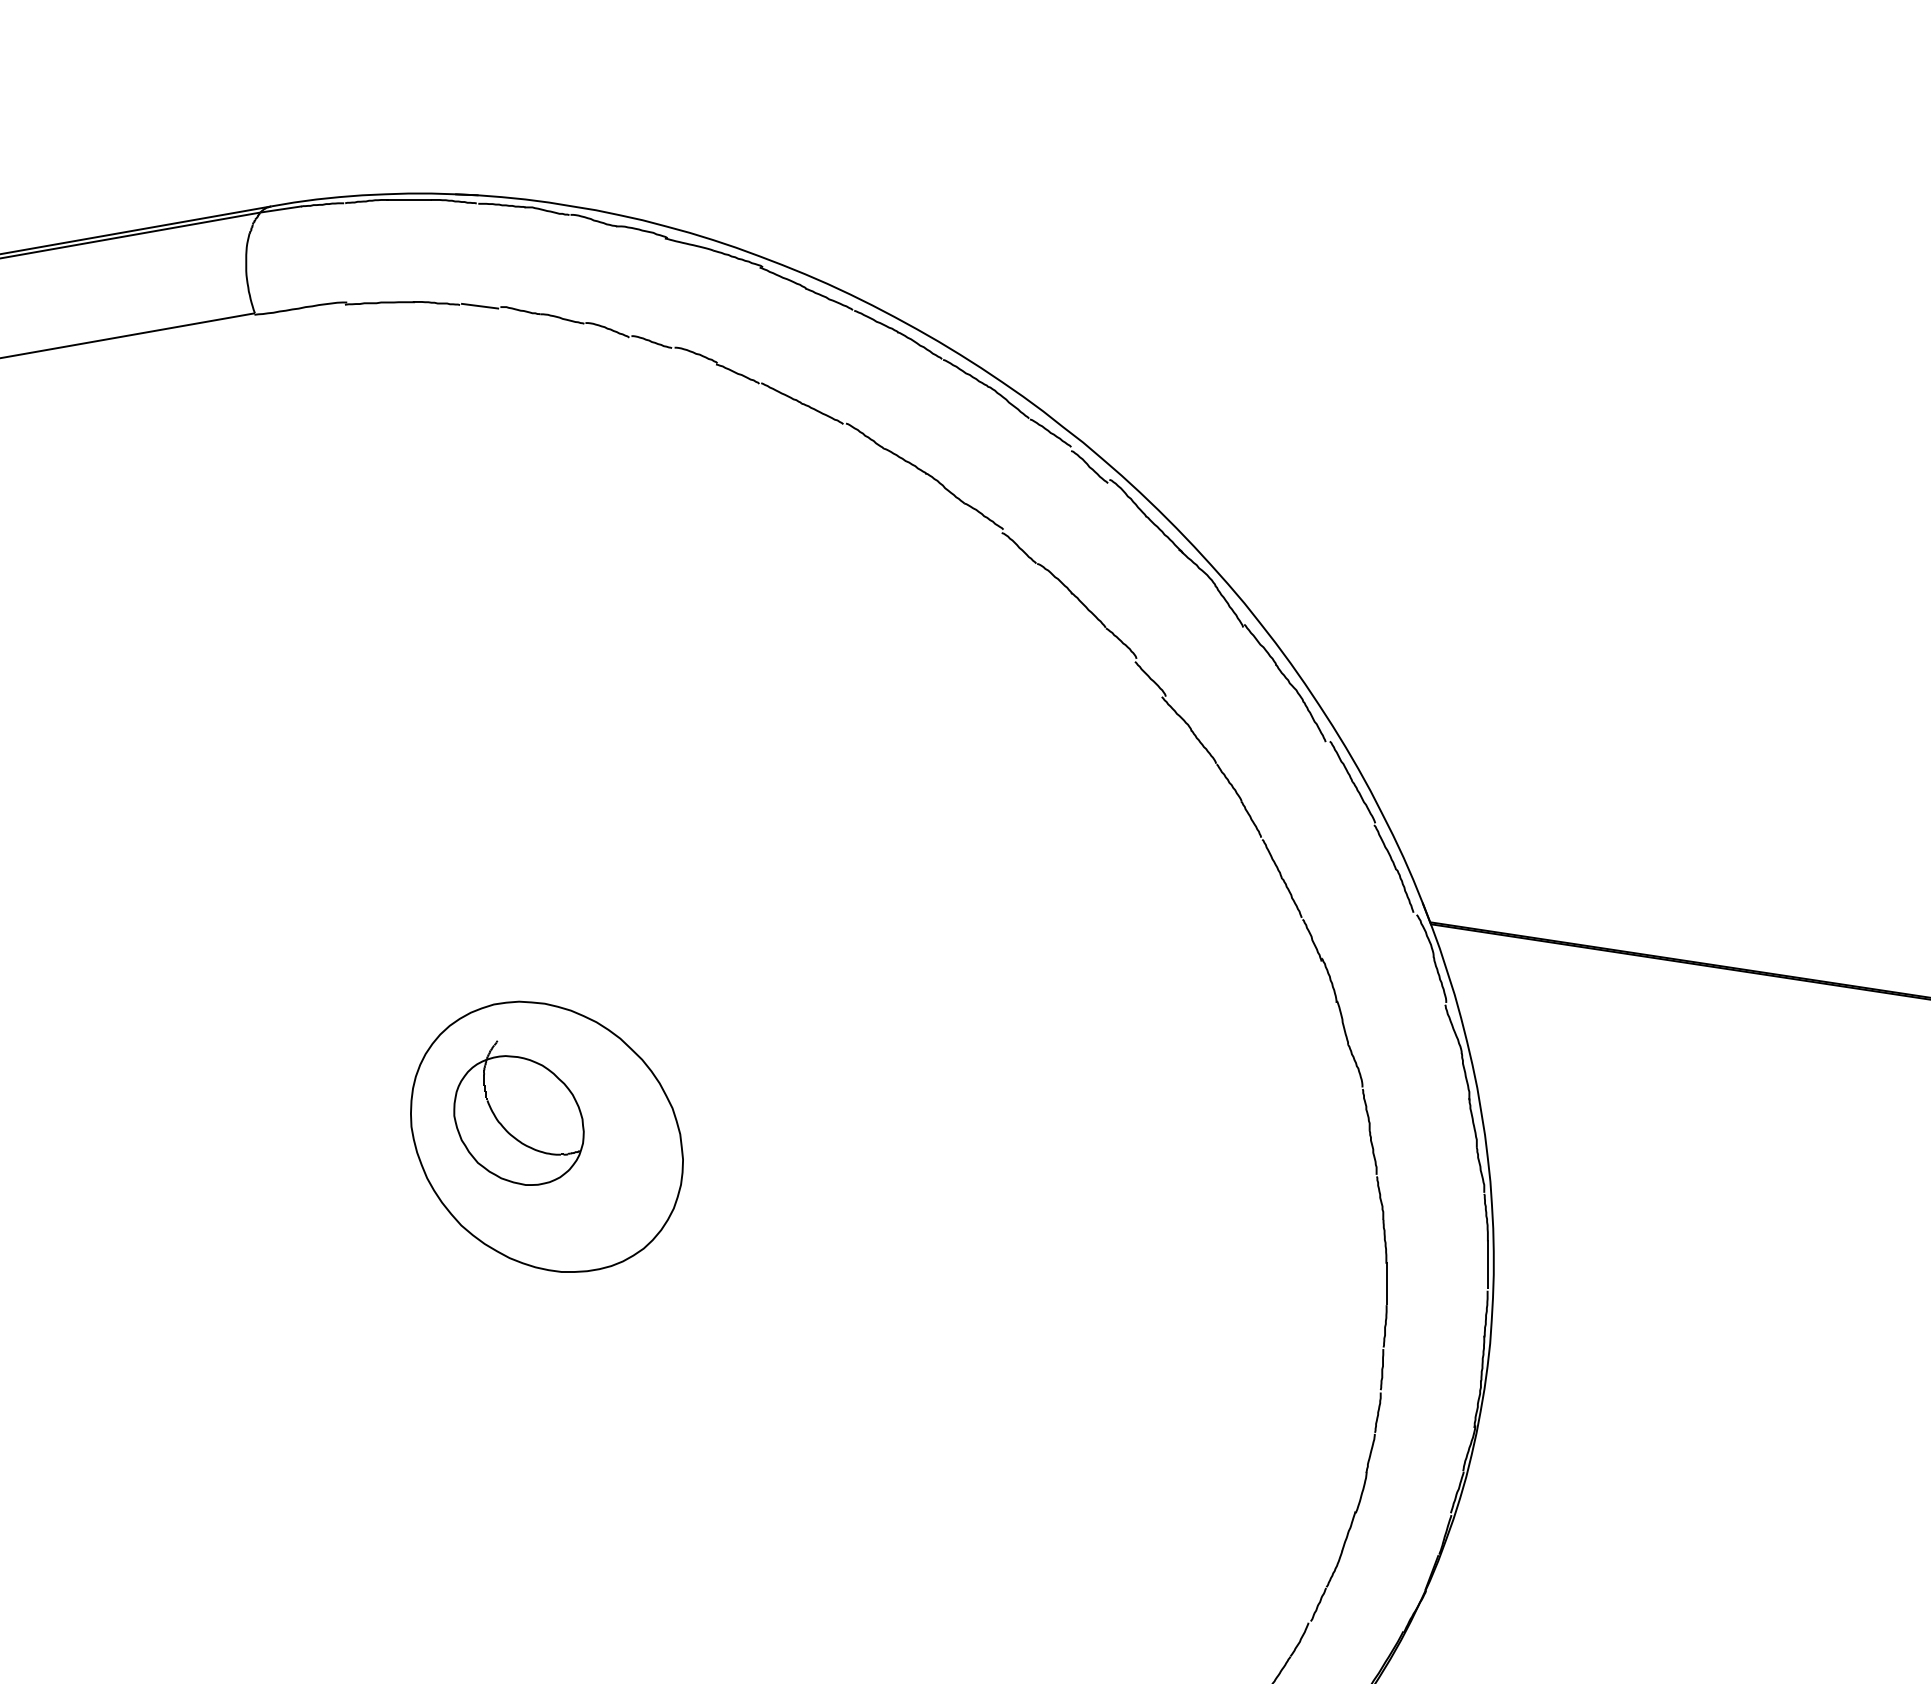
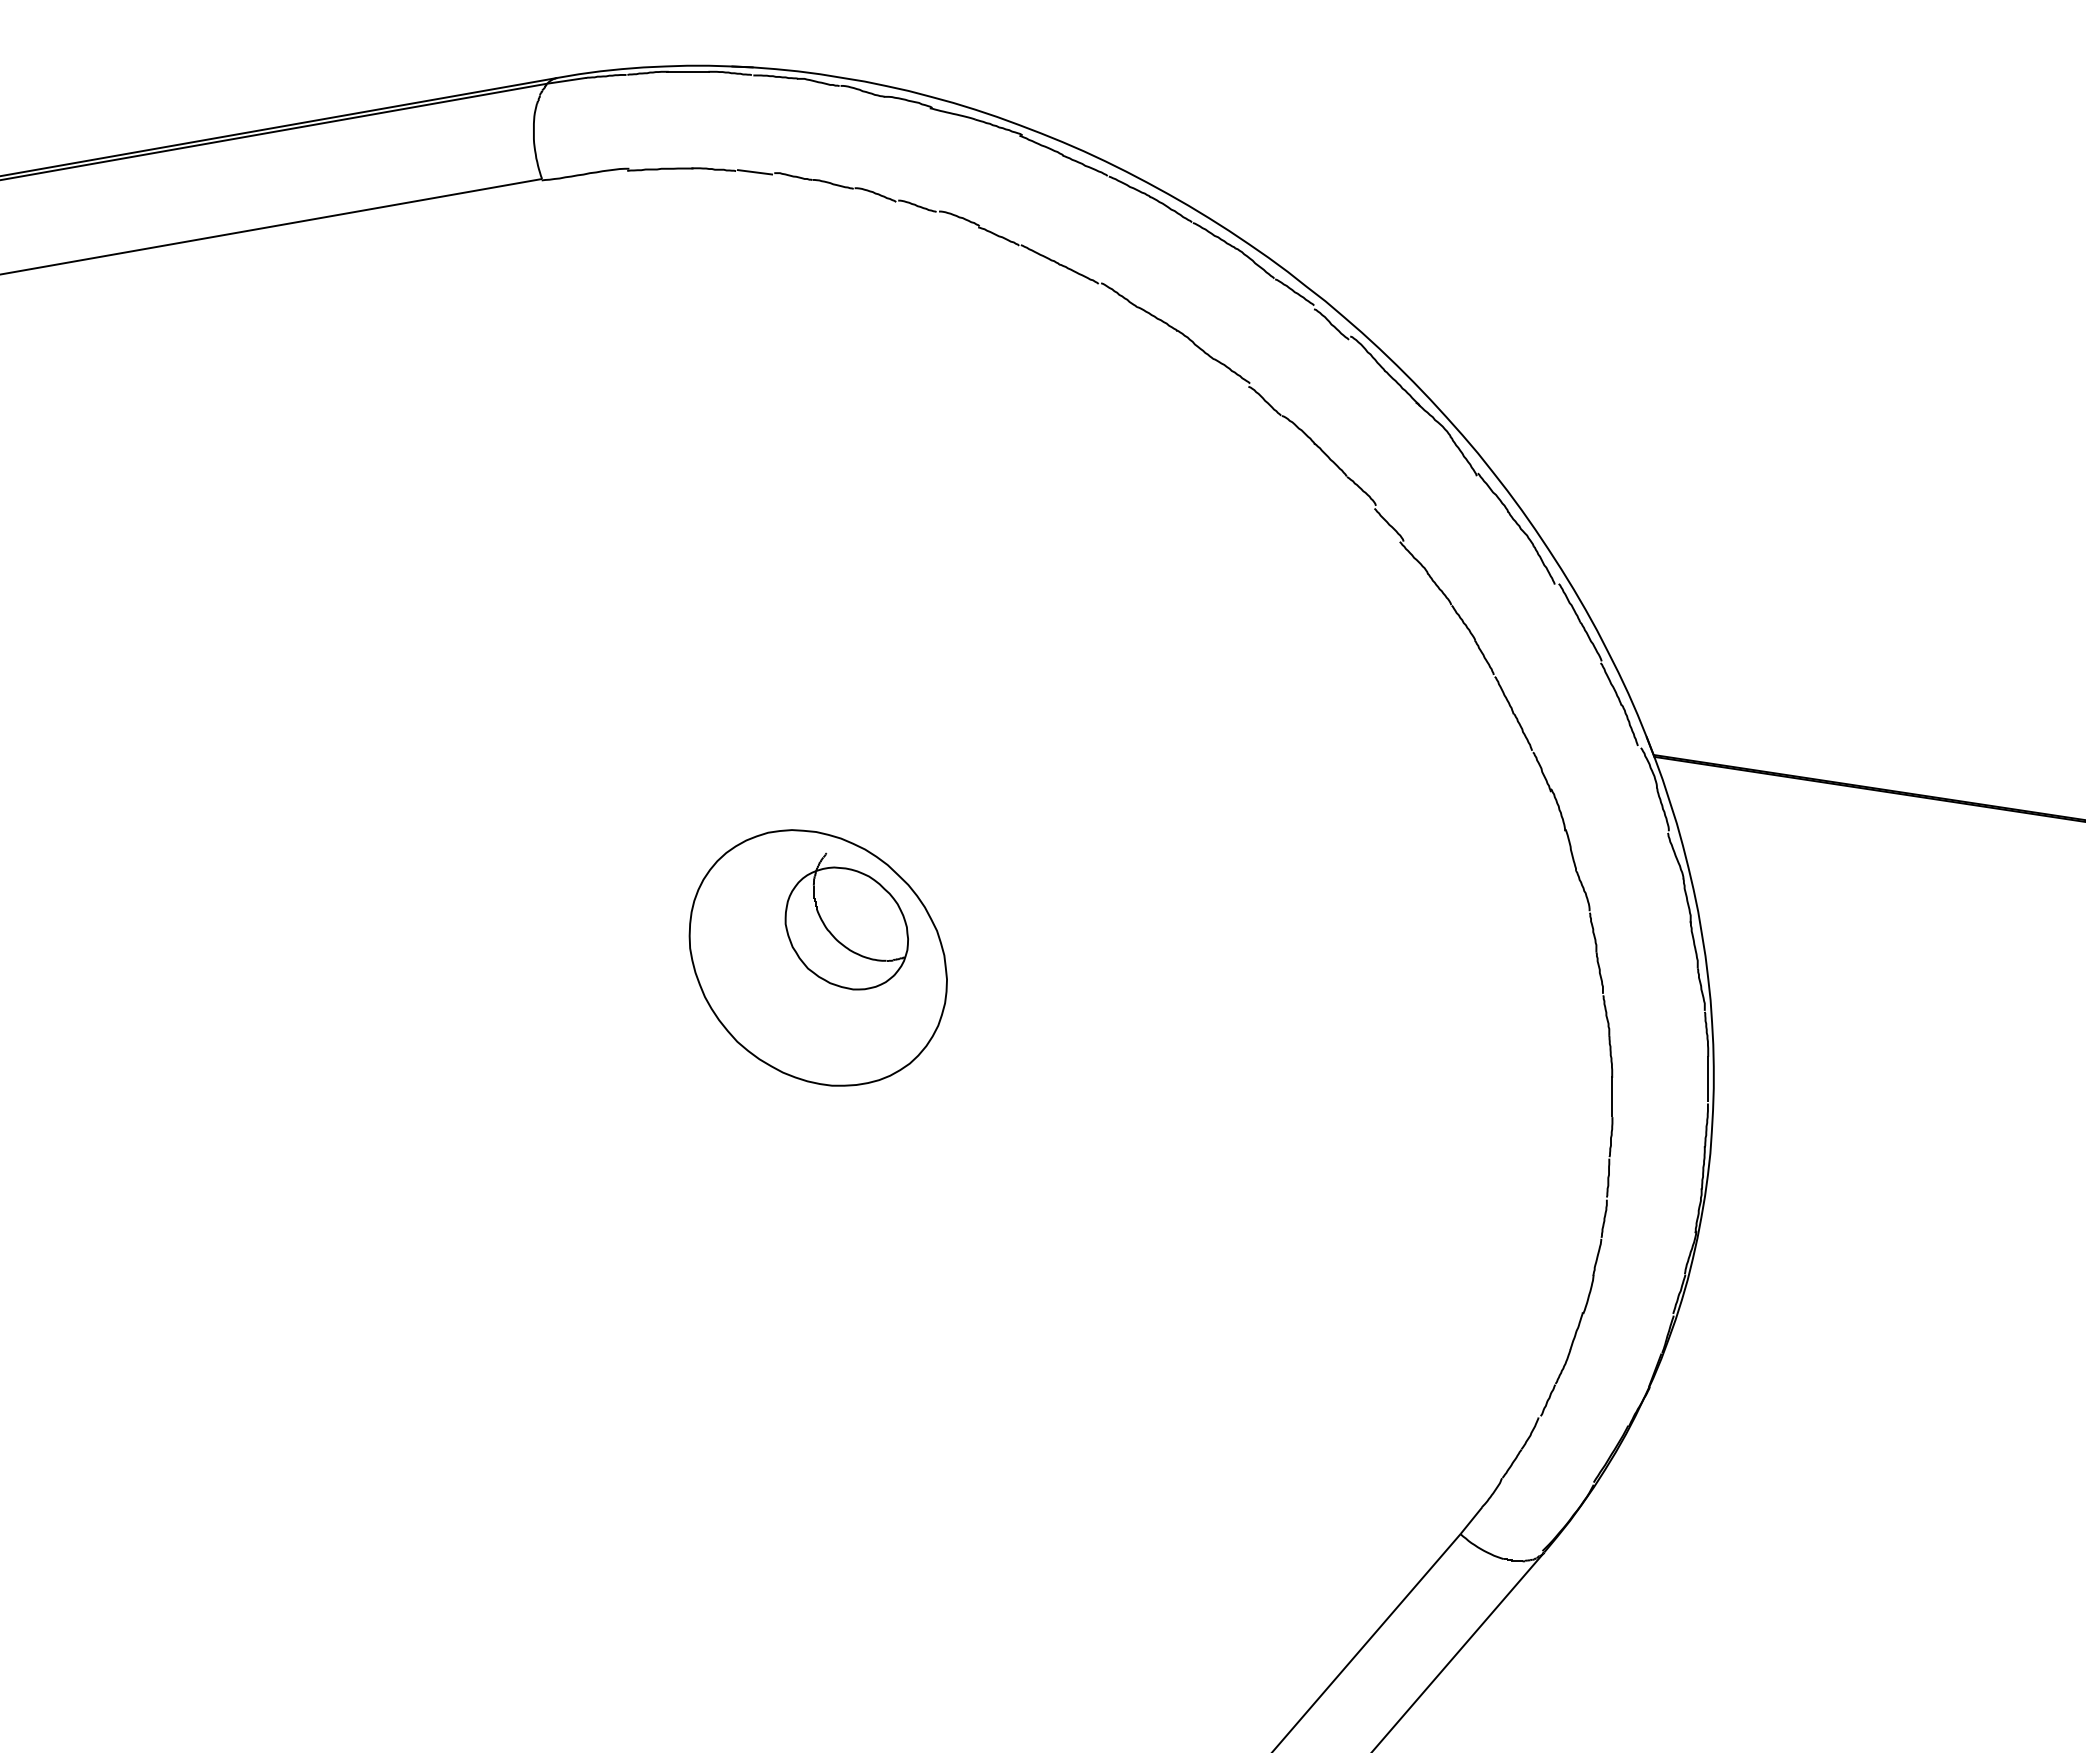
part: (518, 1113) -> (846, 921), moved

